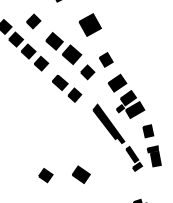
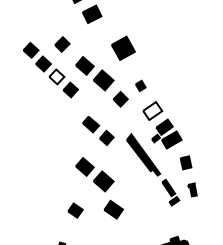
fill: (28, 51) -> (56, 76), removed
part: (106, 59) -> (140, 85), size x0.7
fill: (117, 83) -> (152, 111), removed
part: (67, 88) -> (98, 130), moved
part: (63, 142) -> (94, 174), added
part: (154, 155) -> (192, 189), size x0.6

